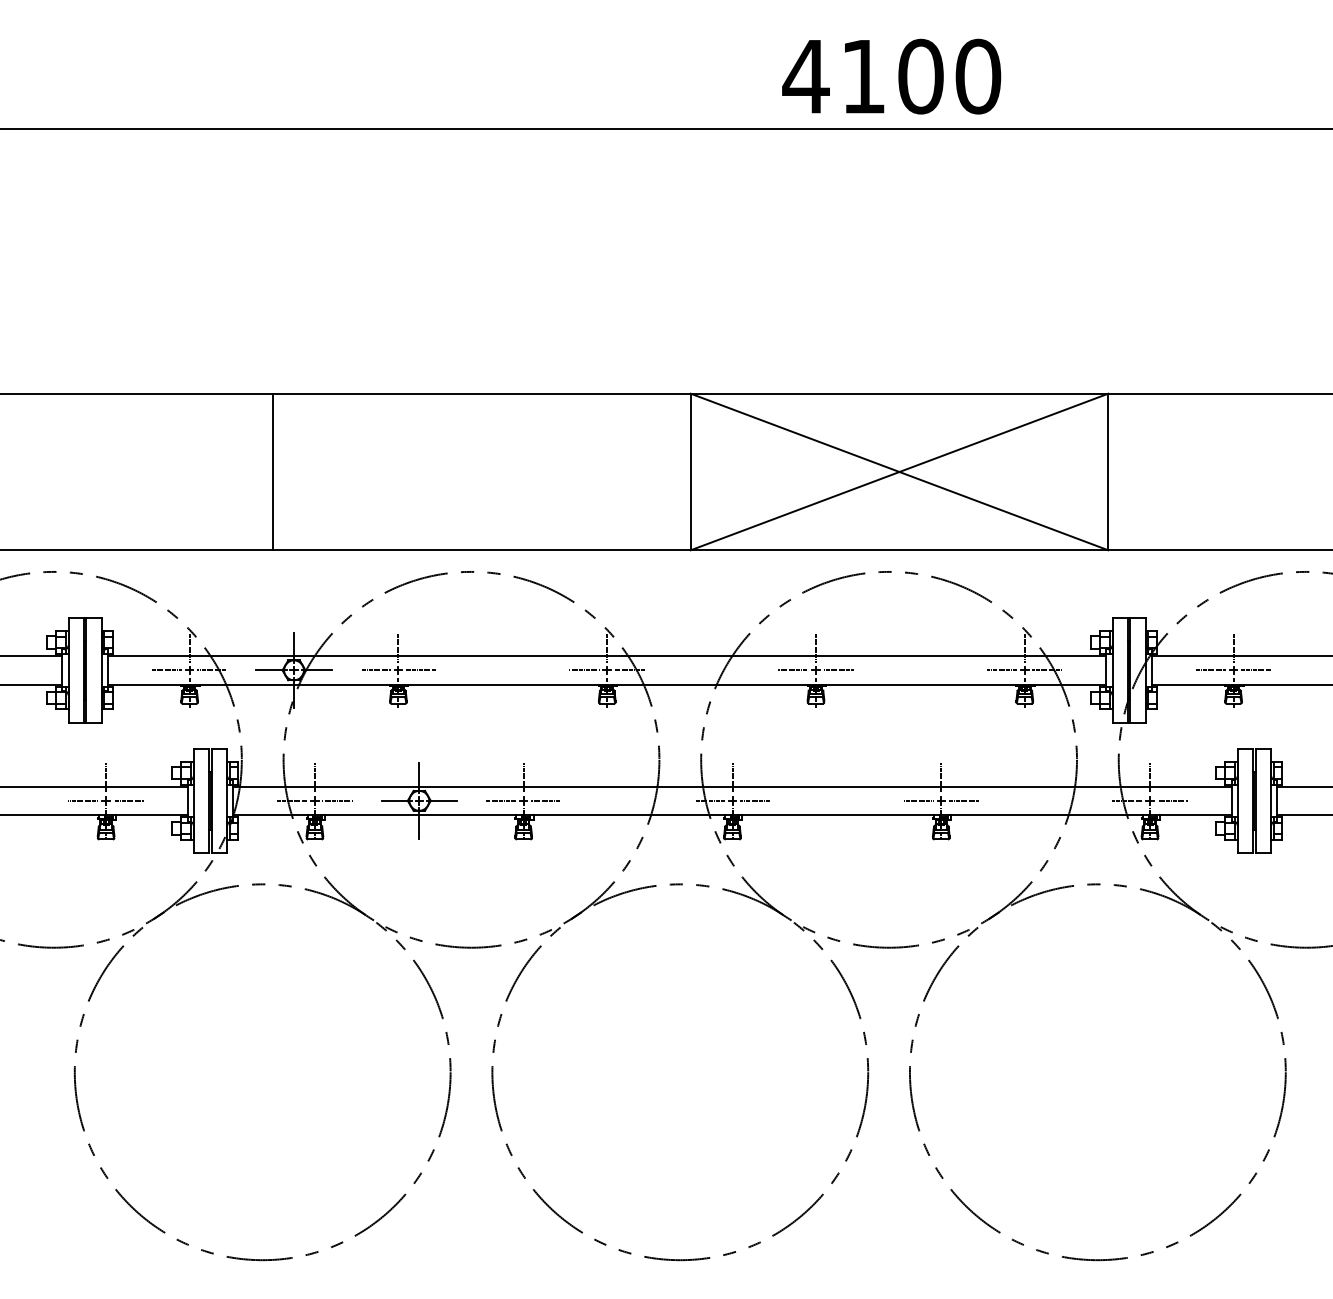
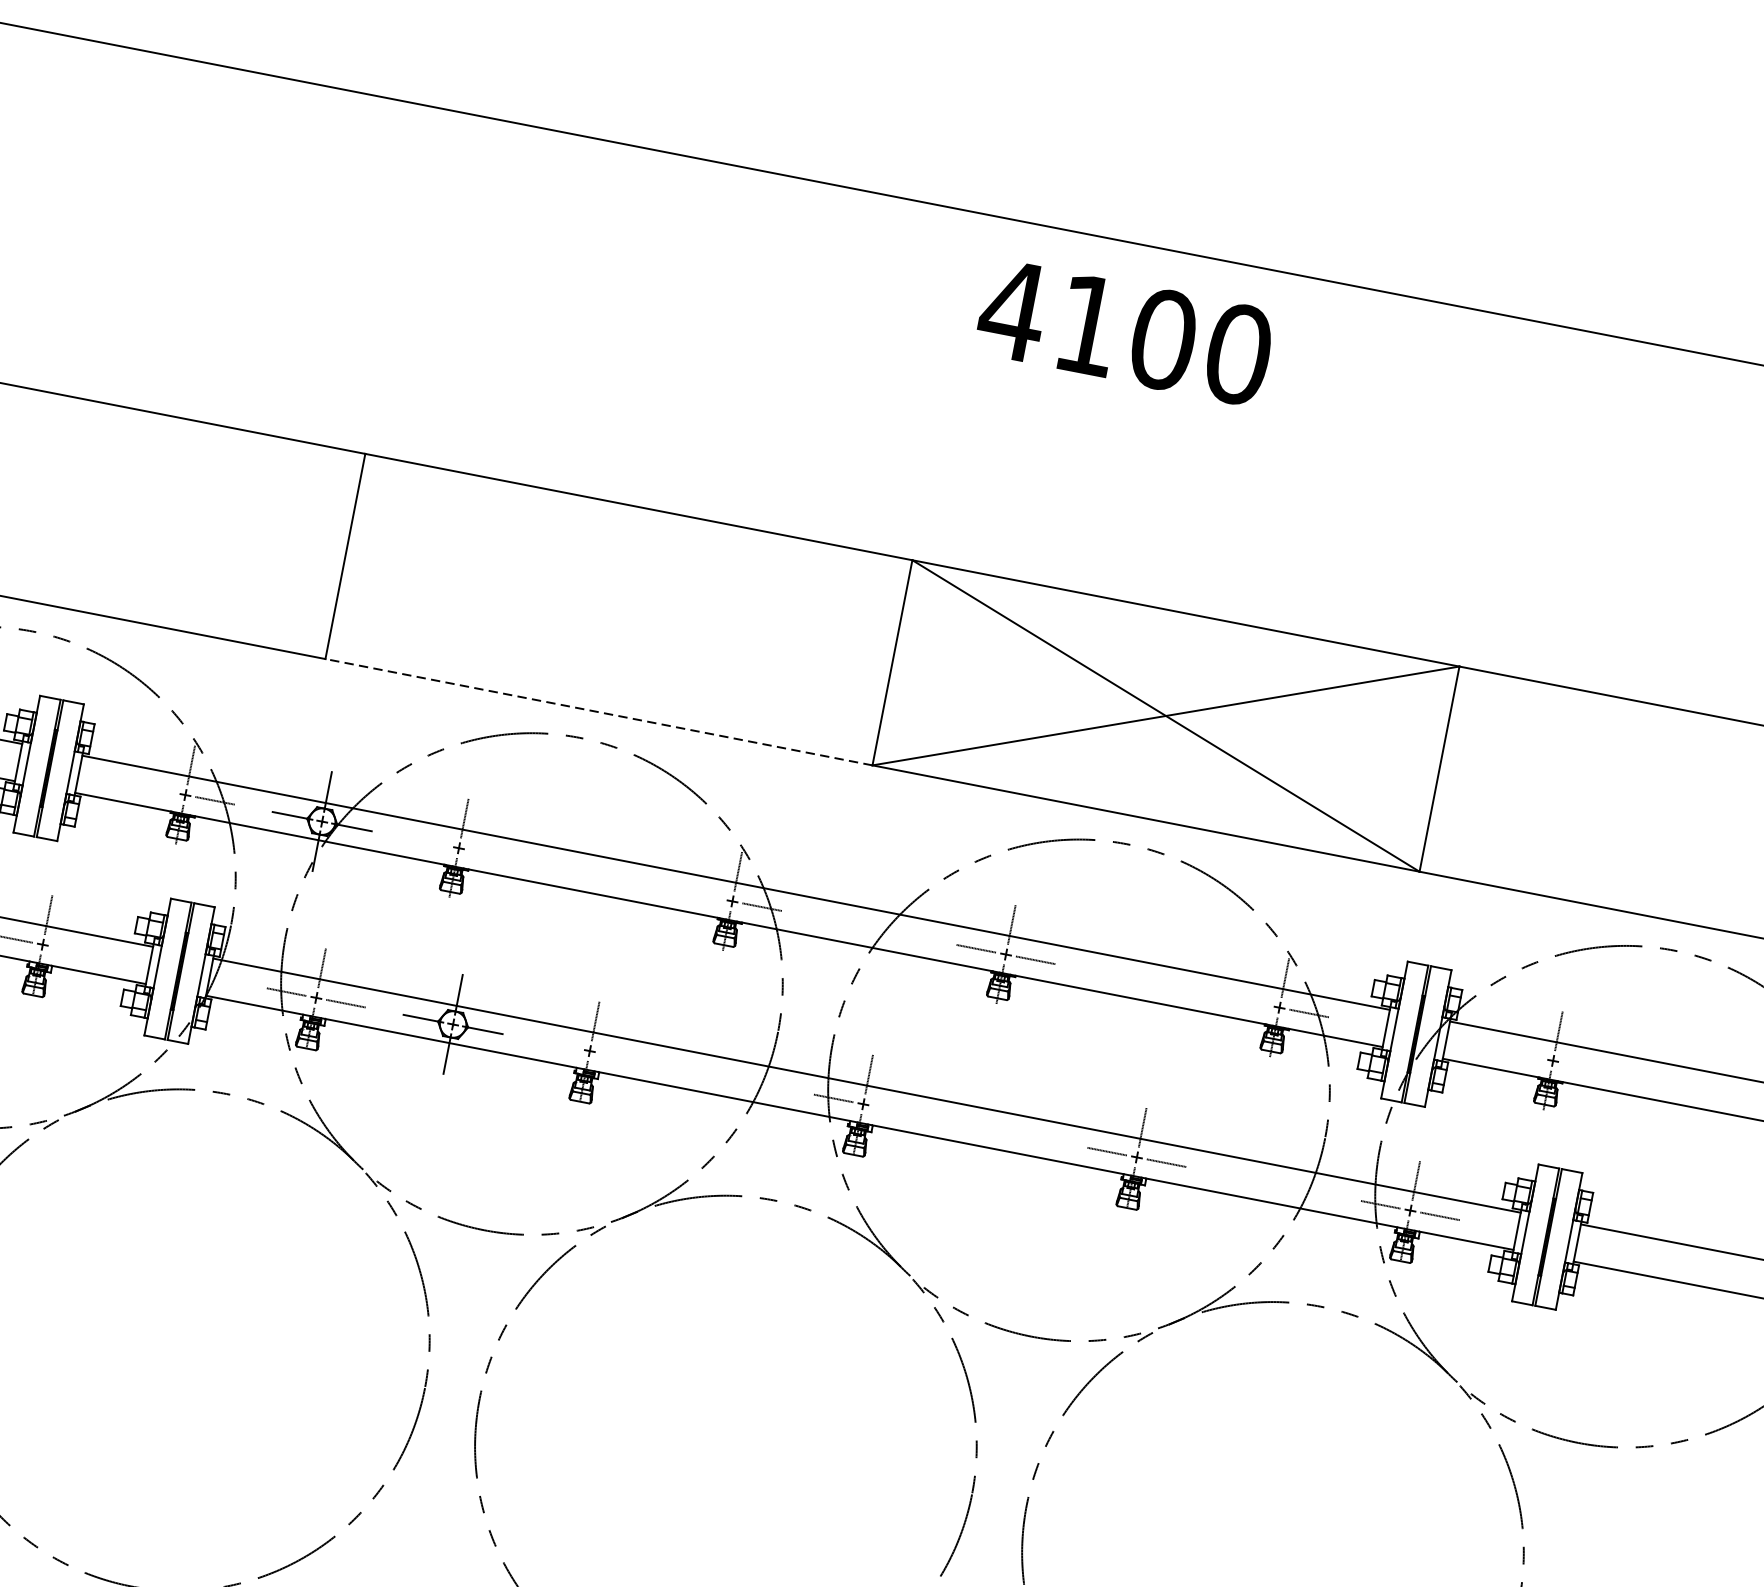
text: (891, 76) -> (1125, 332), moved
line: (481, 550) -> (598, 712), solid -> dashed
line: (166, 670) -> (155, 789), removed
line: (375, 670) -> (428, 842), removed
line: (420, 670) -> (487, 854), removed
line: (584, 670) -> (702, 895), removed
line: (1002, 670) -> (1250, 1002), removed
line: (1210, 670) -> (1522, 1055), removed
line: (1256, 670) -> (1583, 1066), removed
line: (128, 800) -> (72, 949), removed
line: (500, 800) -> (559, 1044), removed
line: (546, 800) -> (619, 1056), removed
line: (755, 800) -> (893, 1109), removed

